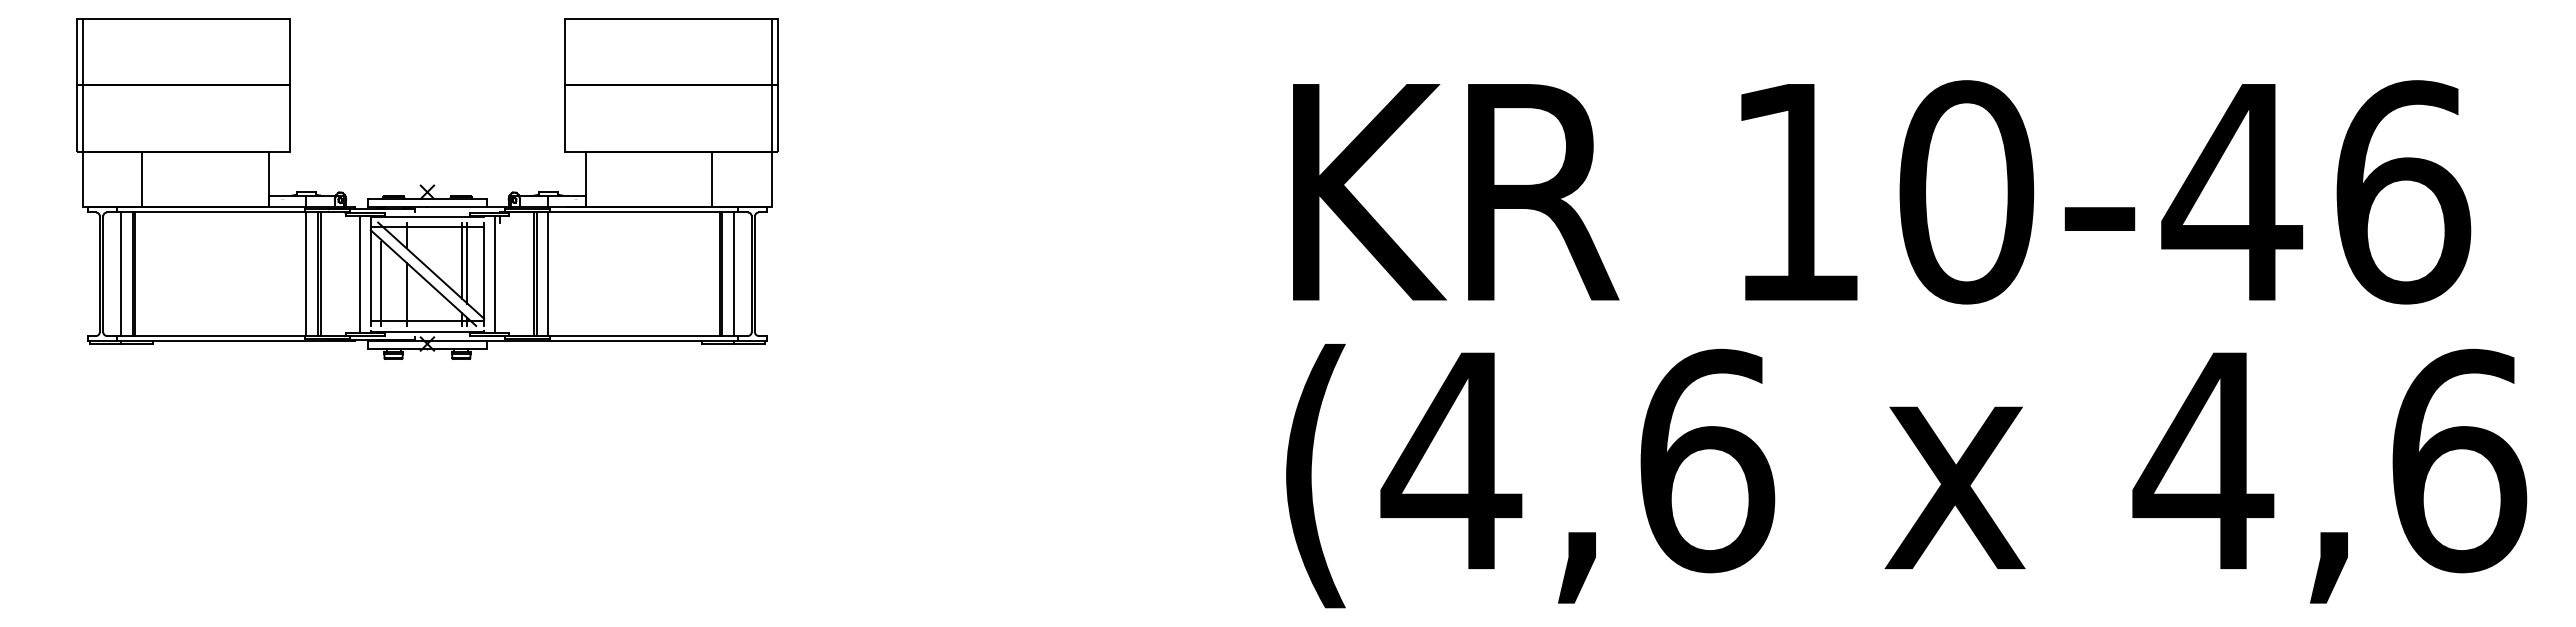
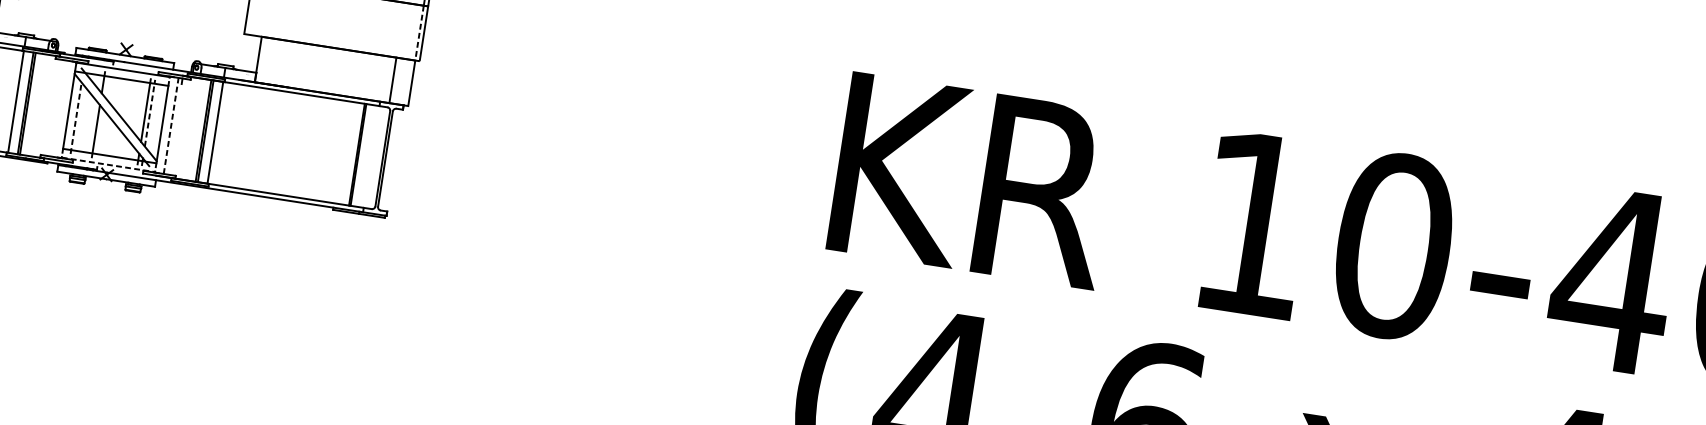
line: (772, 119) -> (419, 33), solid -> dashed
line: (712, 179) -> (393, 80), moved
line: (467, 262) -> (150, 112), solid -> dashed
line: (360, 273) -> (60, 108), removed
line: (494, 273) -> (171, 125), solid -> dashed
line: (733, 274) -> (367, 156), removed
line: (380, 284) -> (75, 119), solid -> dashed
line: (427, 331) -> (108, 164), solid -> dashed

